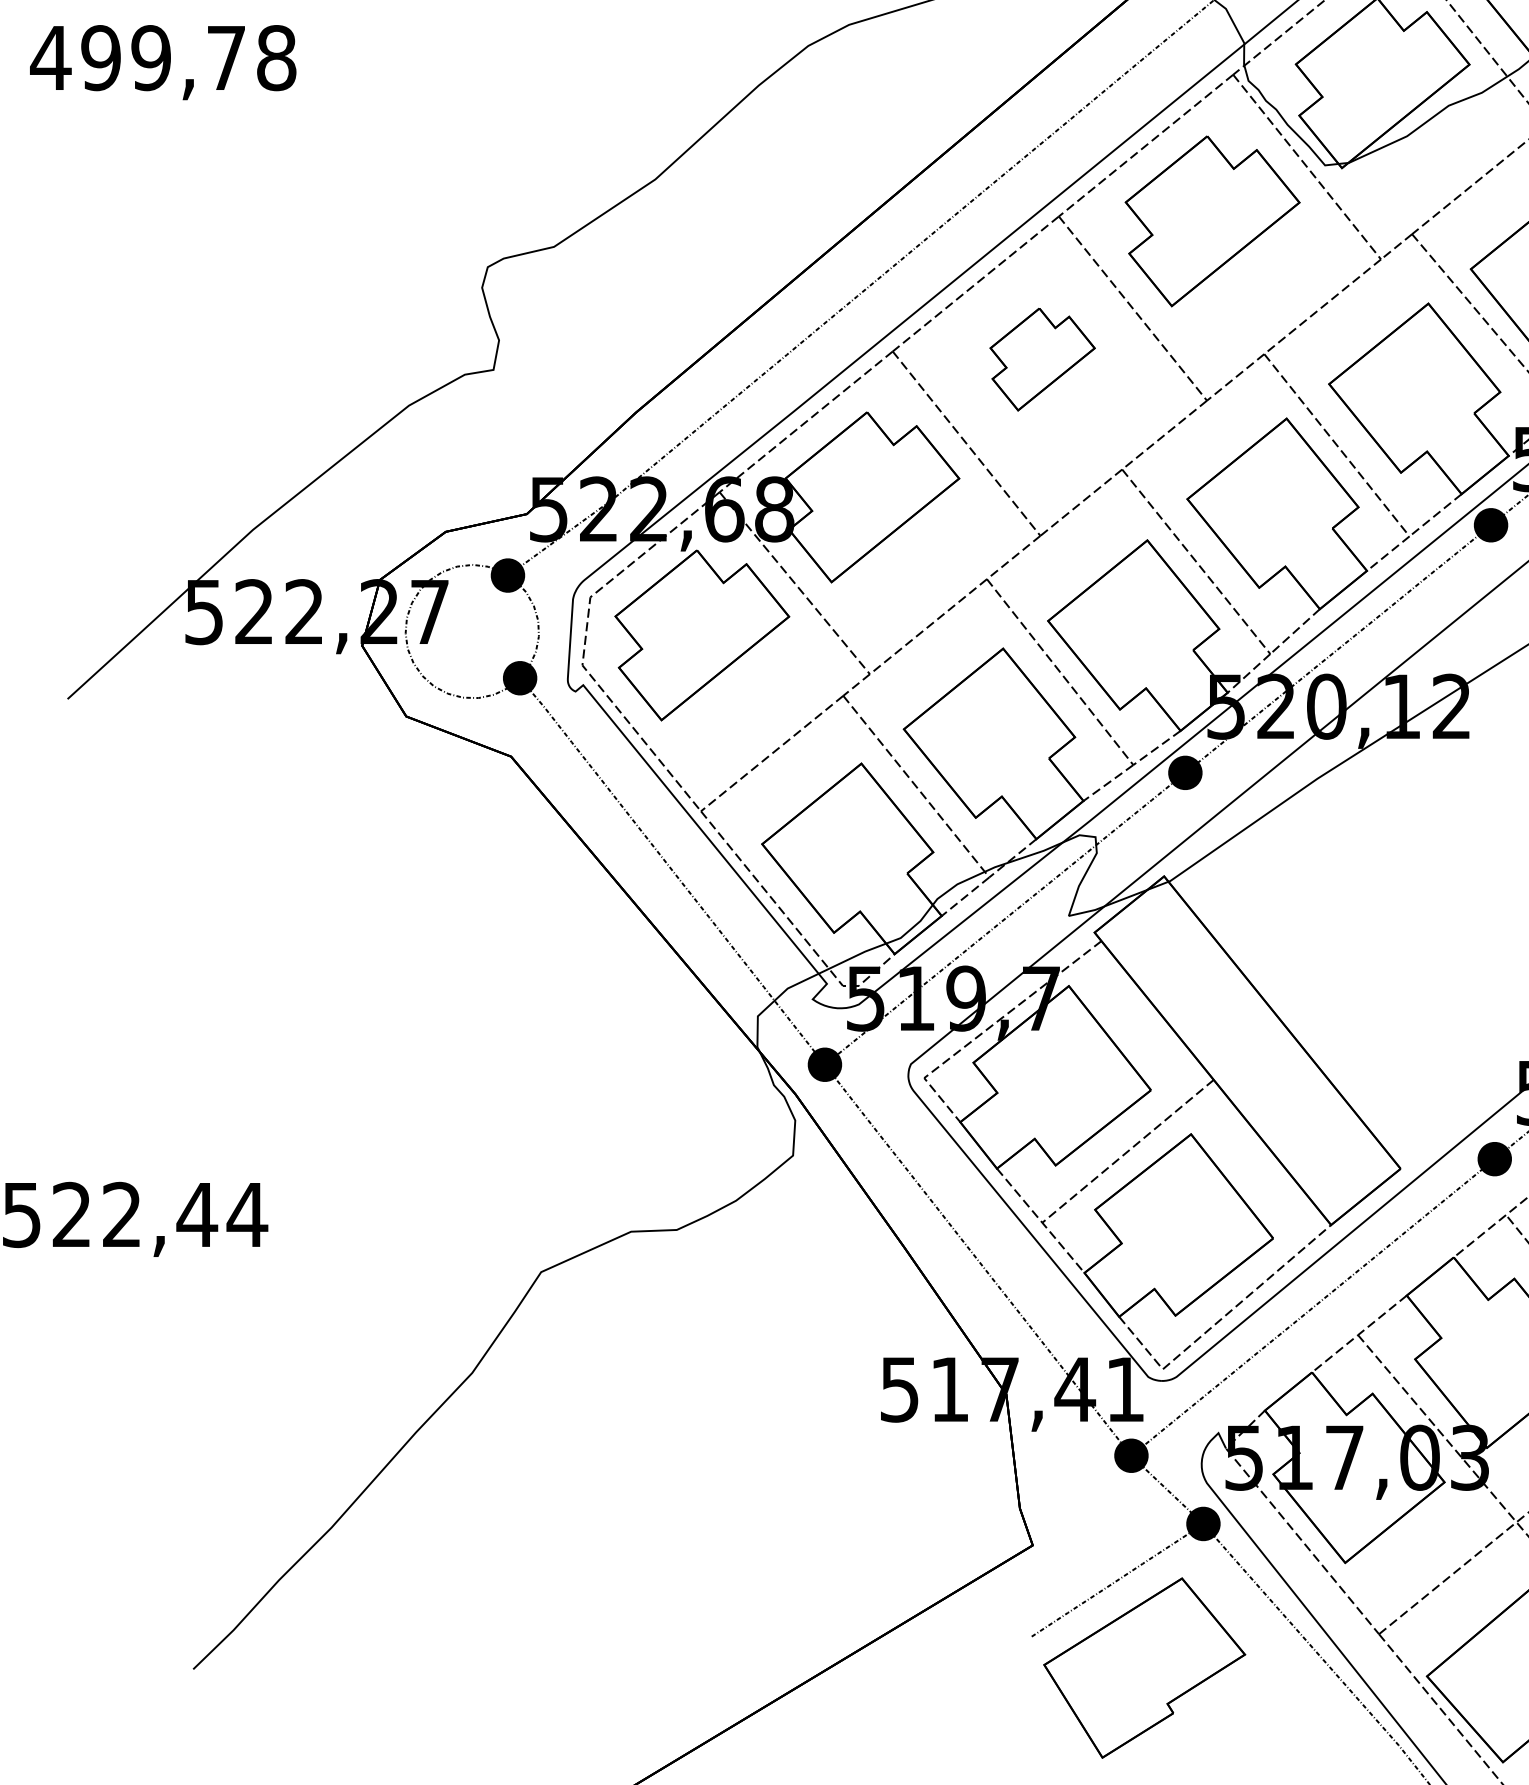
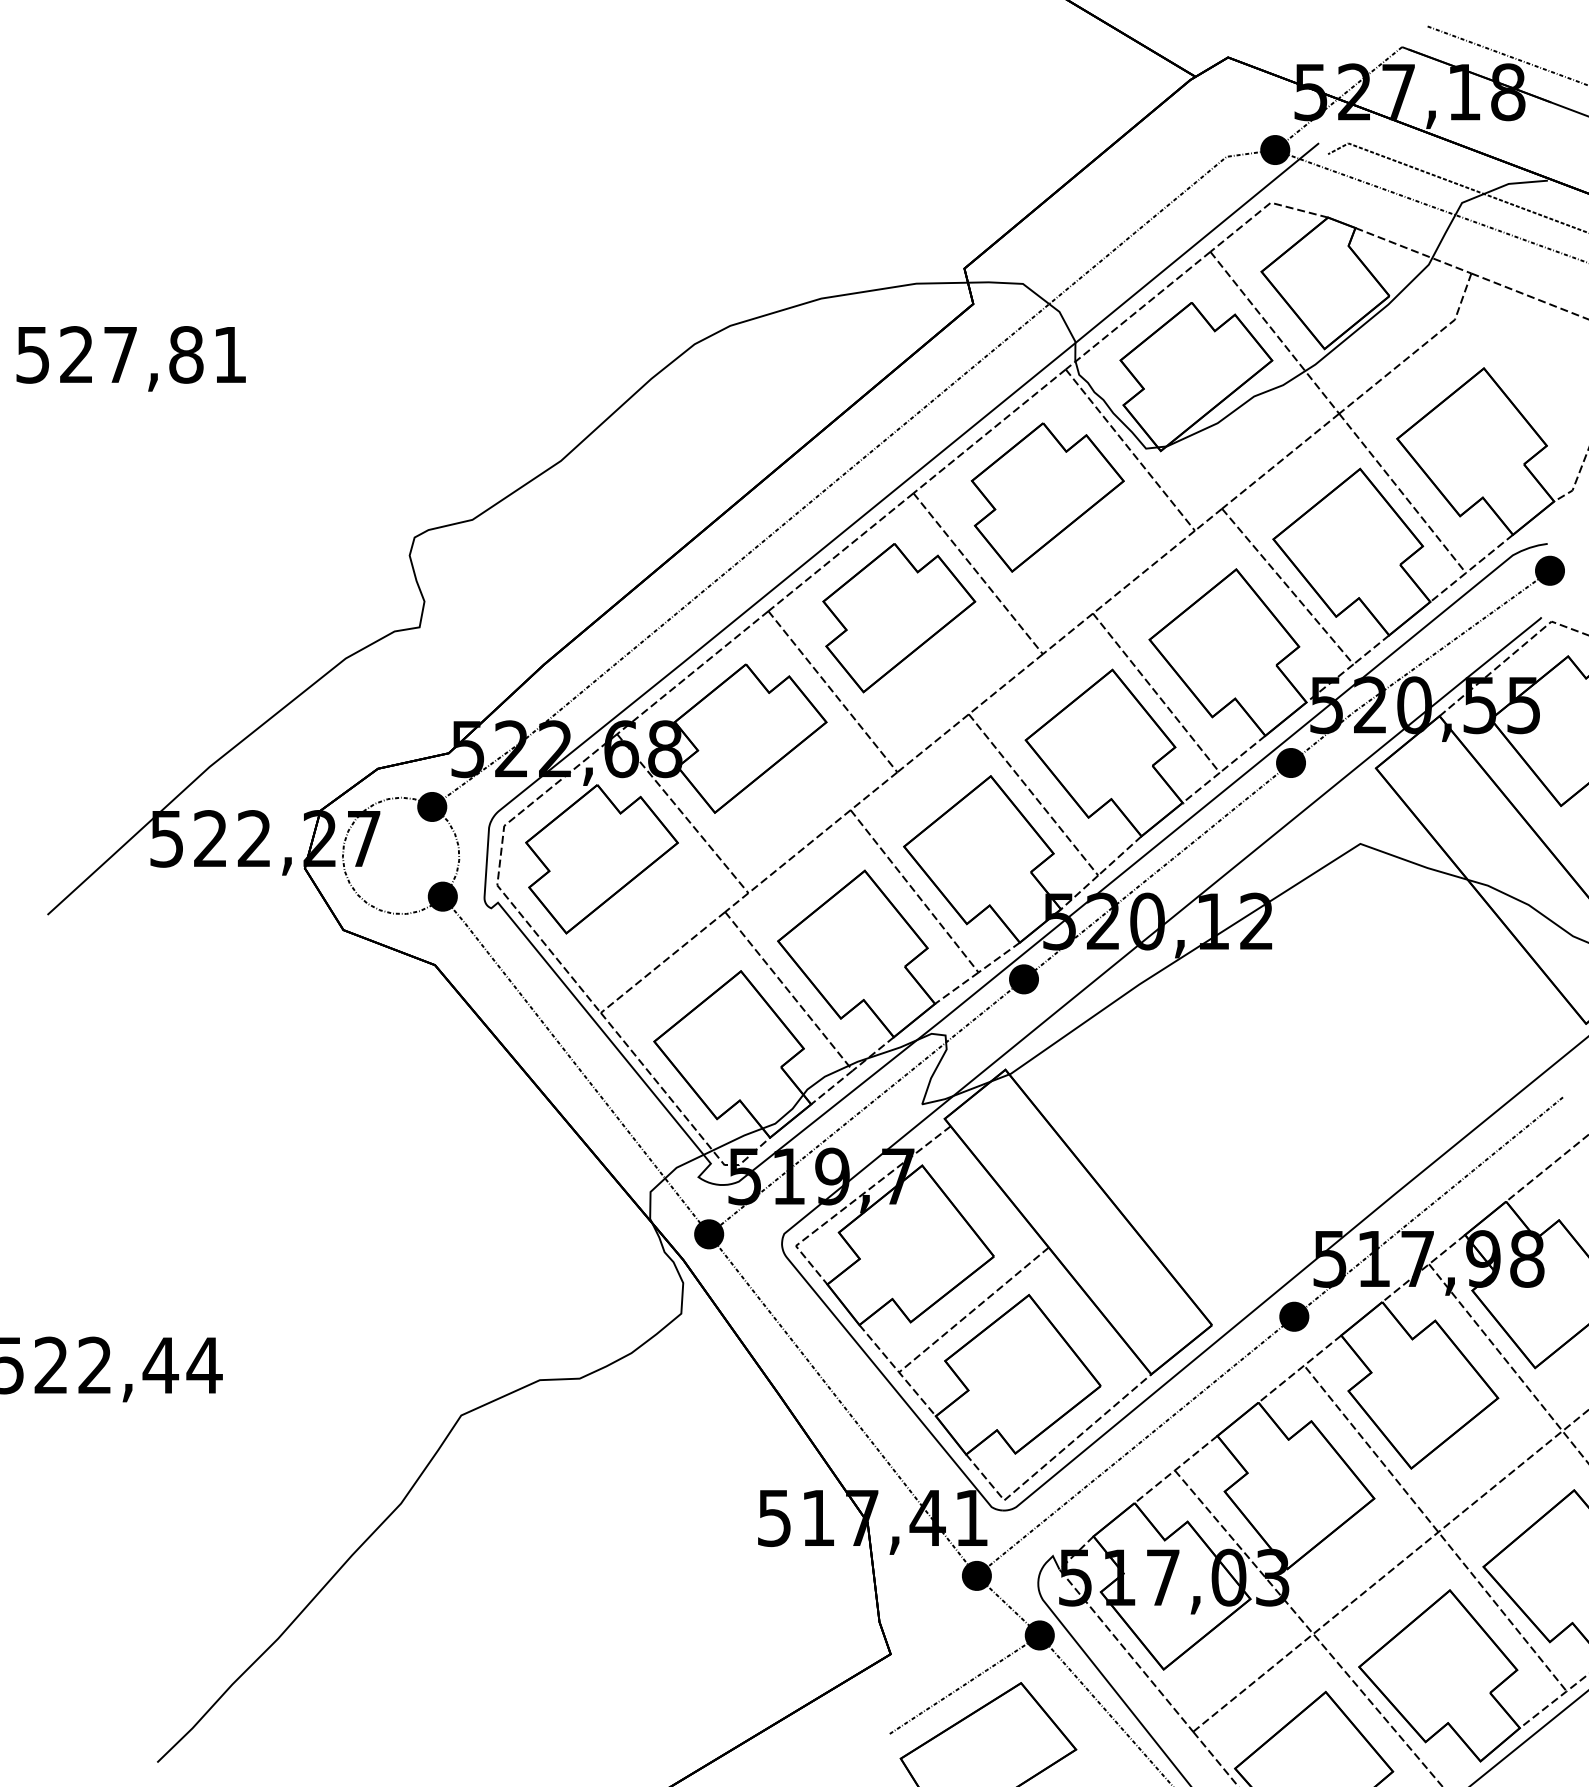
text: (162, 57) -> (130, 354), 499,78 -> 527,81
part: (1042, 359) -> (899, 618), size x1.67

